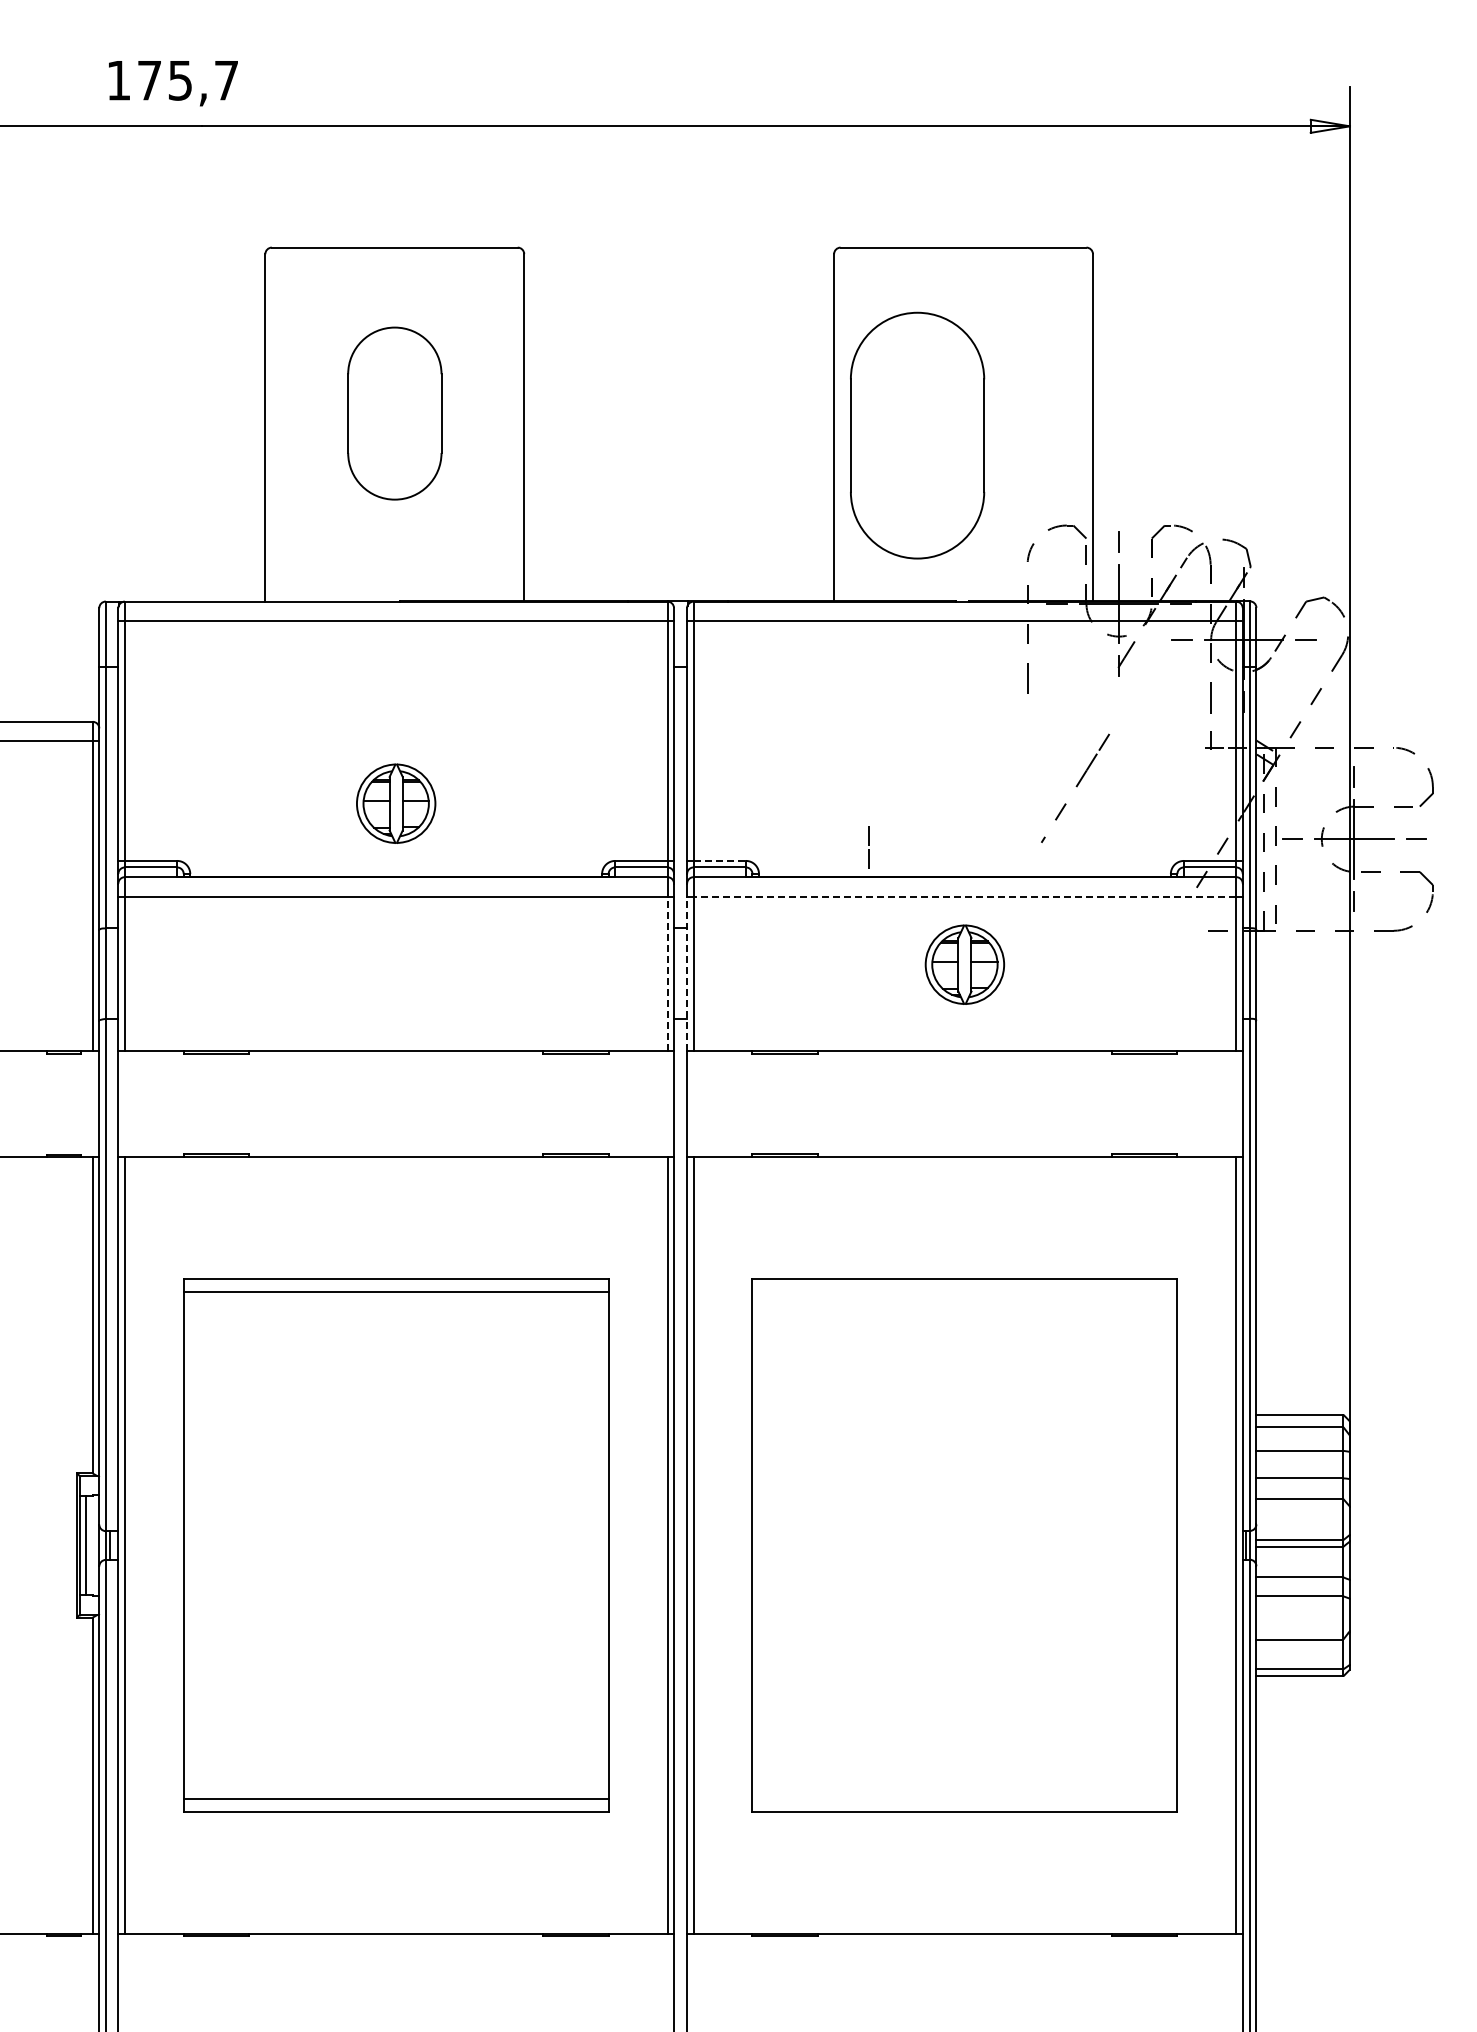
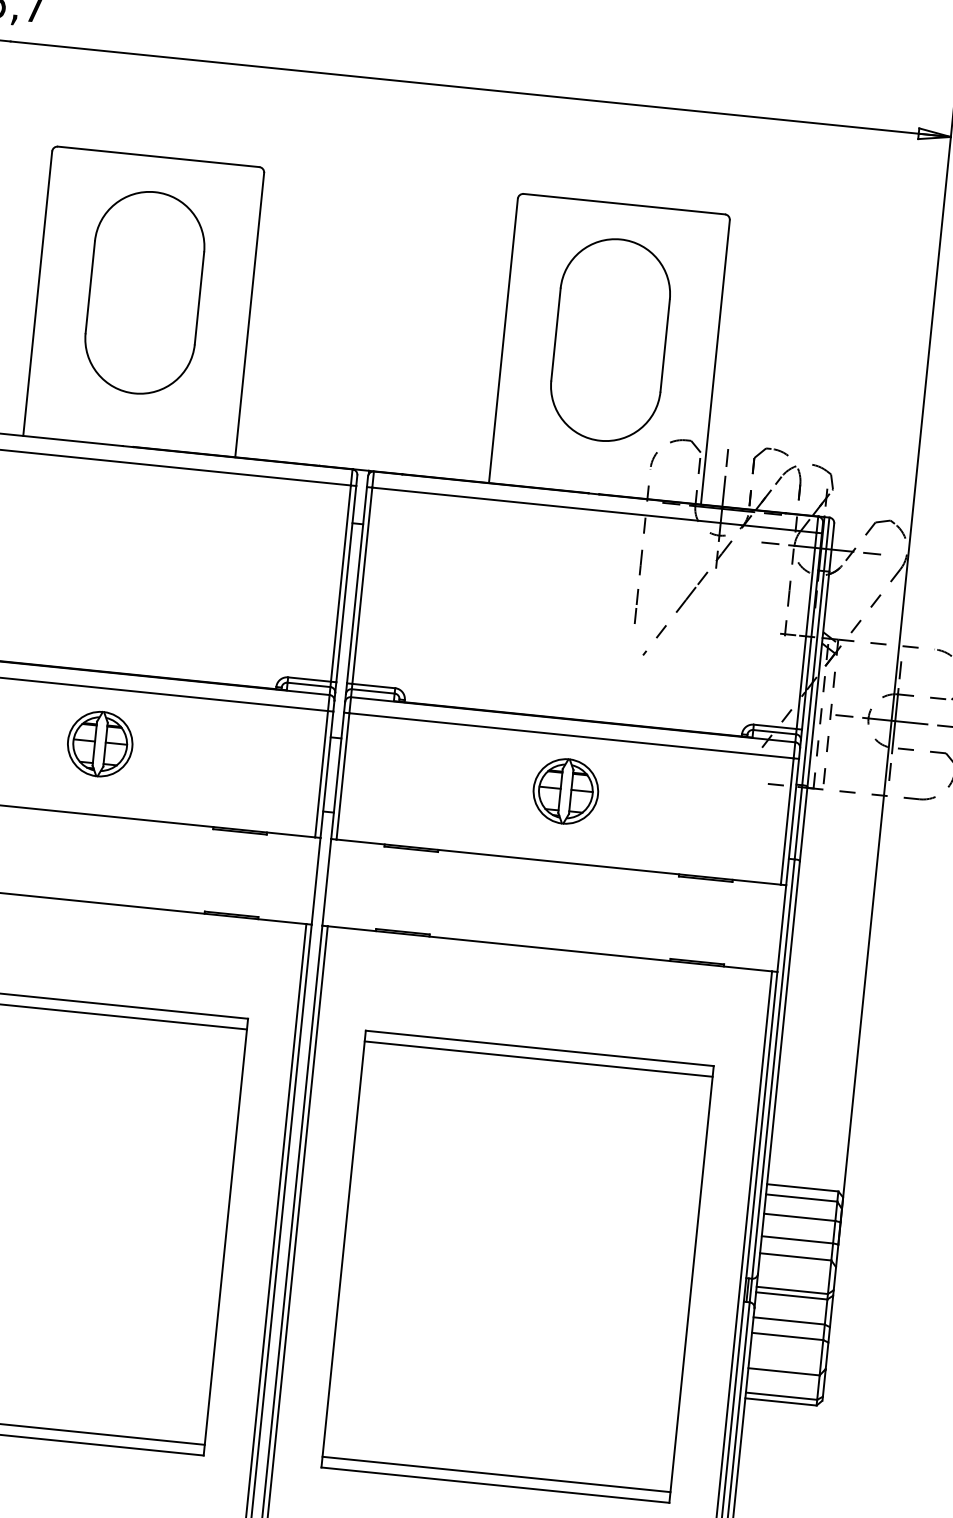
part: (394, 413) -> (144, 292), size x1.43
part: (917, 435) -> (610, 339), moved
part: (1075, 787) -> (675, 612), moved
part: (396, 803) -> (100, 743), moved
line: (868, 845) -> (636, 604), moved
line: (720, 860) -> (374, 685), dashed -> solid
line: (964, 896) -> (571, 735), dashed -> solid
line: (667, 973) -> (321, 773), dashed -> solid
line: (687, 973) -> (338, 775), dashed -> solid
line: (964, 1291) -> (538, 1058), added
line: (964, 1798) -> (496, 1474), added

